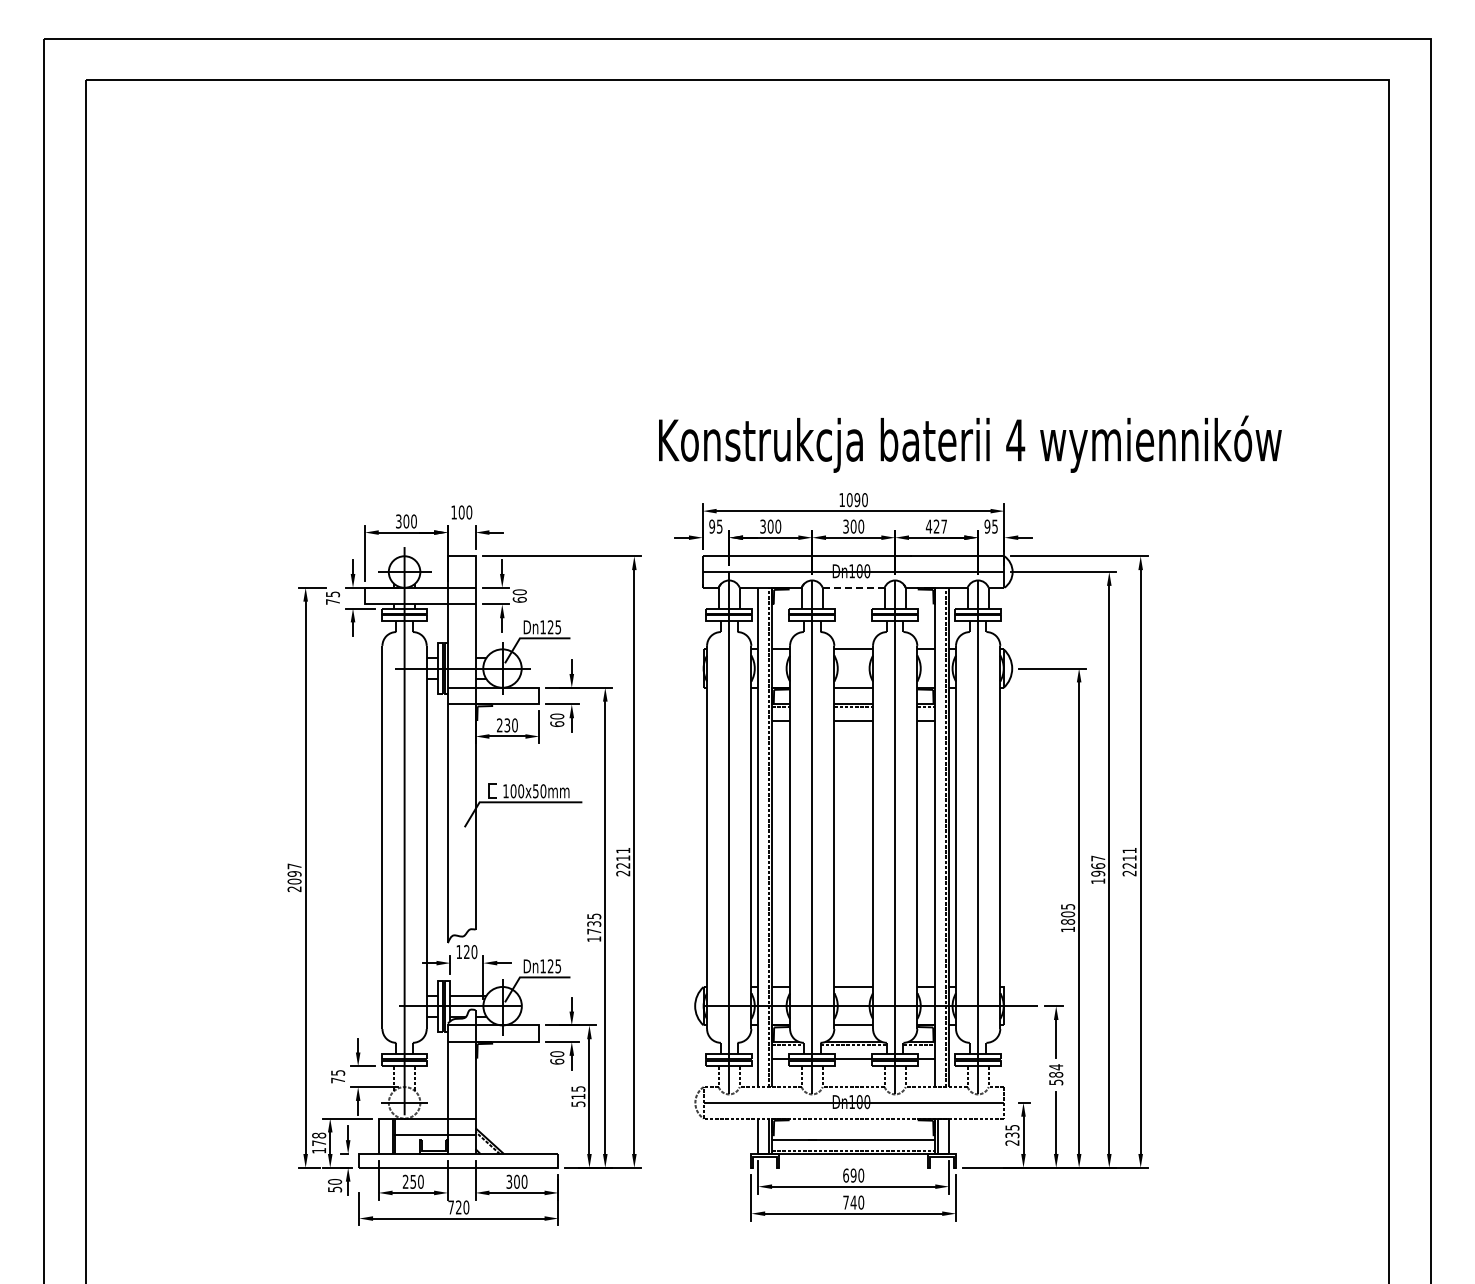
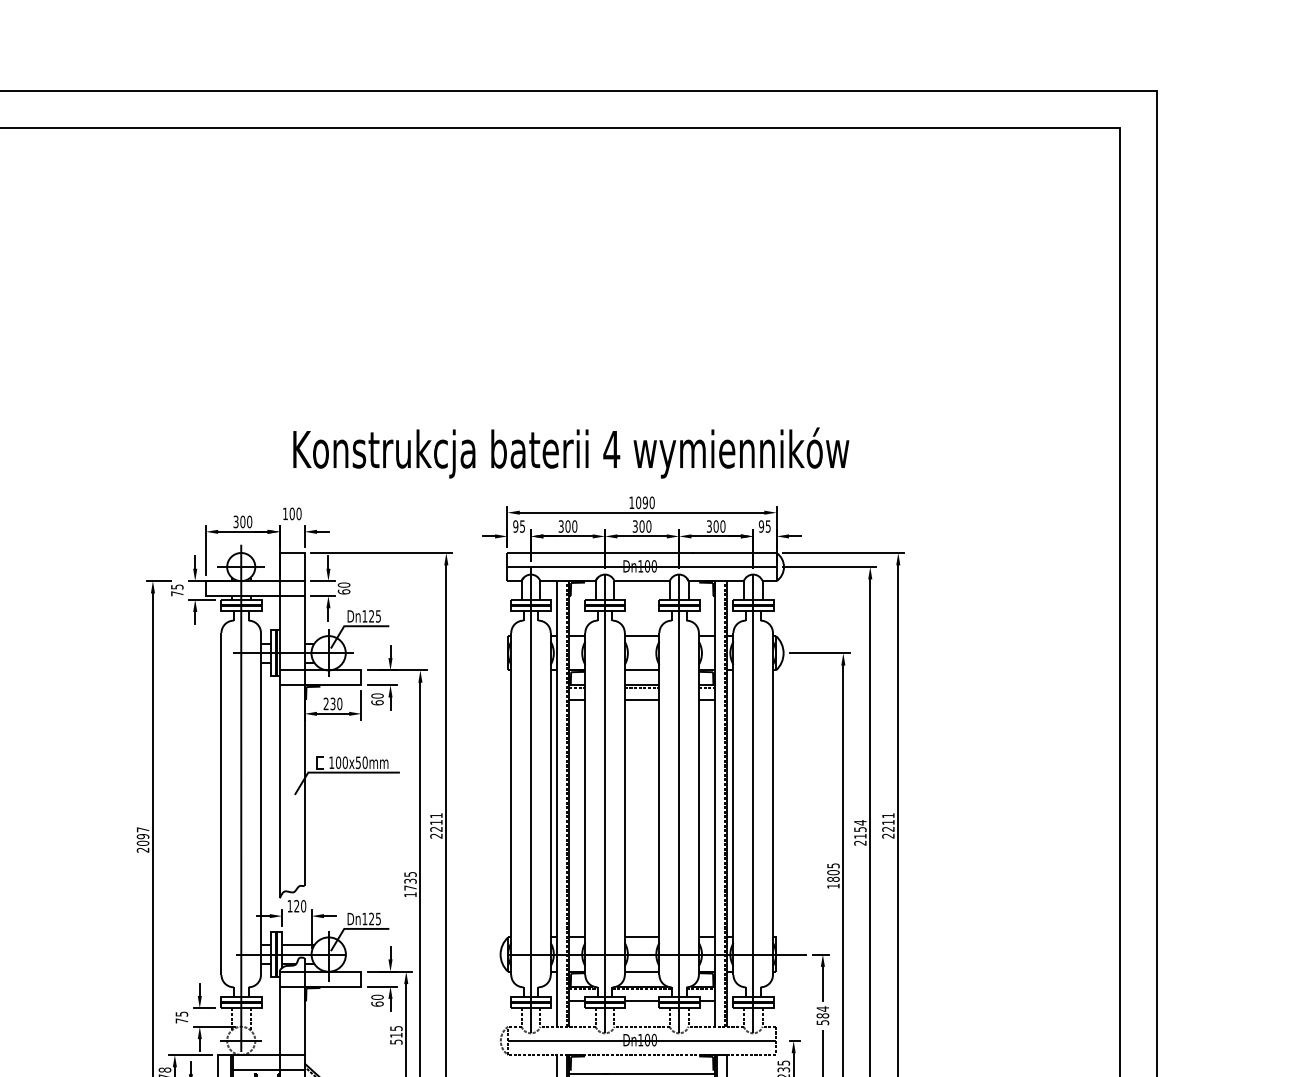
text: (970, 443) -> (571, 452), moved
text: (936, 526) -> (716, 526), 427 -> 300
line: (853, 587) -> (641, 580), dashed -> solid
text: (1098, 869) -> (860, 832), 1967 -> 2154

